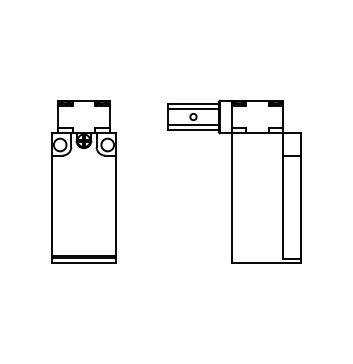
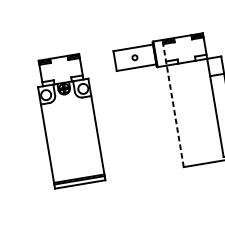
line: (193, 108) -> (133, 51), removed
line: (193, 125) -> (136, 64), removed
part: (83, 181) -> (69, 120), moved
line: (231, 181) -> (173, 103), solid -> dashed

